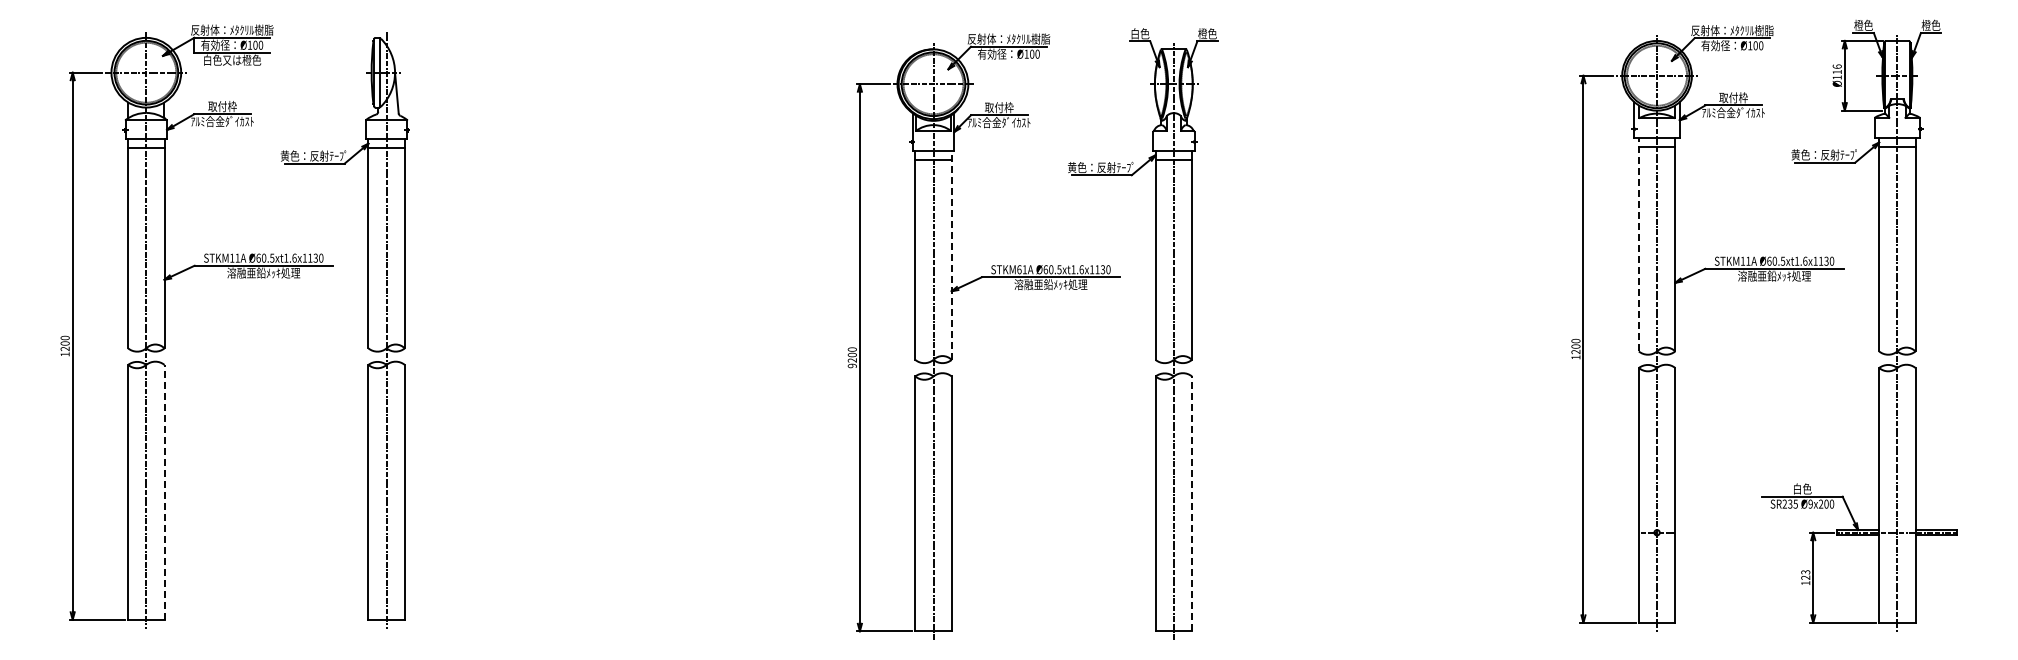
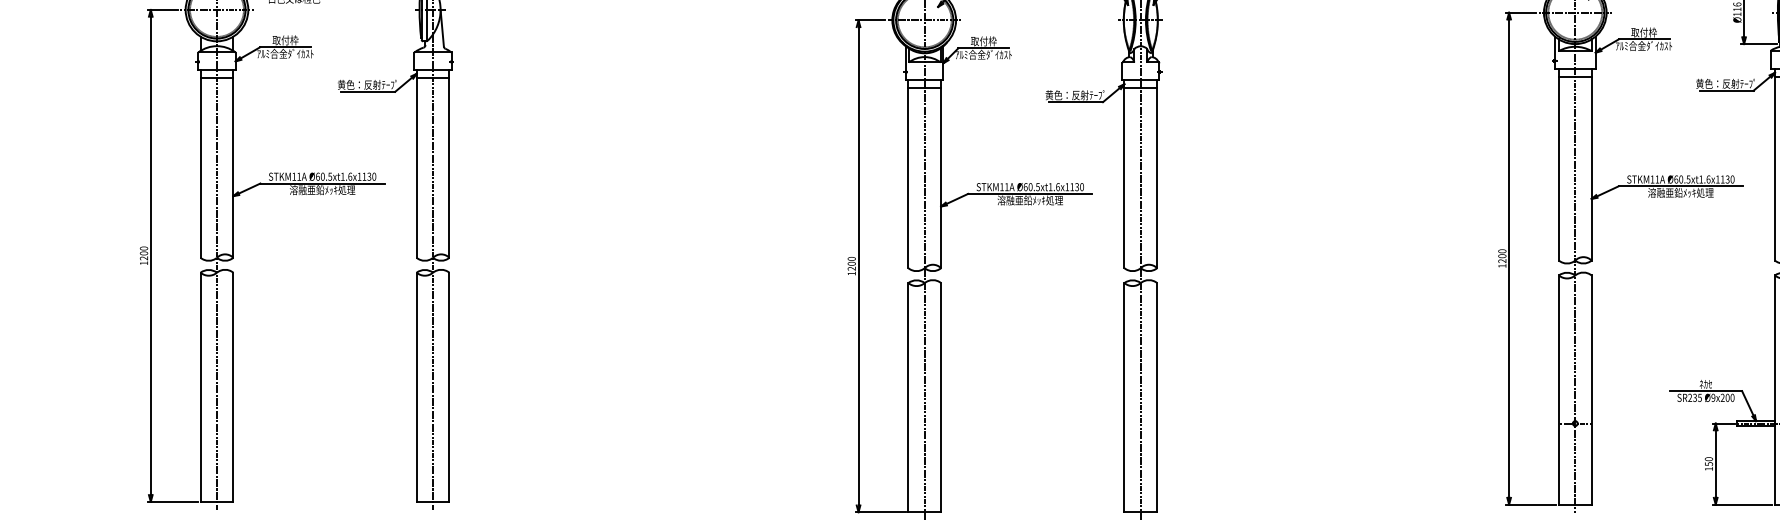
line: (1638, 244) -> (1558, 164), dashed -> solid
line: (951, 254) -> (940, 173), dashed -> solid
text: (1019, 269) -> (1002, 186), STKM61A -> STKM11A
text: (851, 365) -> (851, 273), 9200 -> 1200
text: (1802, 488) -> (1706, 383), 白色 -> ﾈｶｾ
line: (164, 491) -> (233, 386), dashed -> solid
line: (1192, 503) -> (1157, 397), dashed -> solid
text: (1805, 574) -> (1708, 461), 123 -> 150

